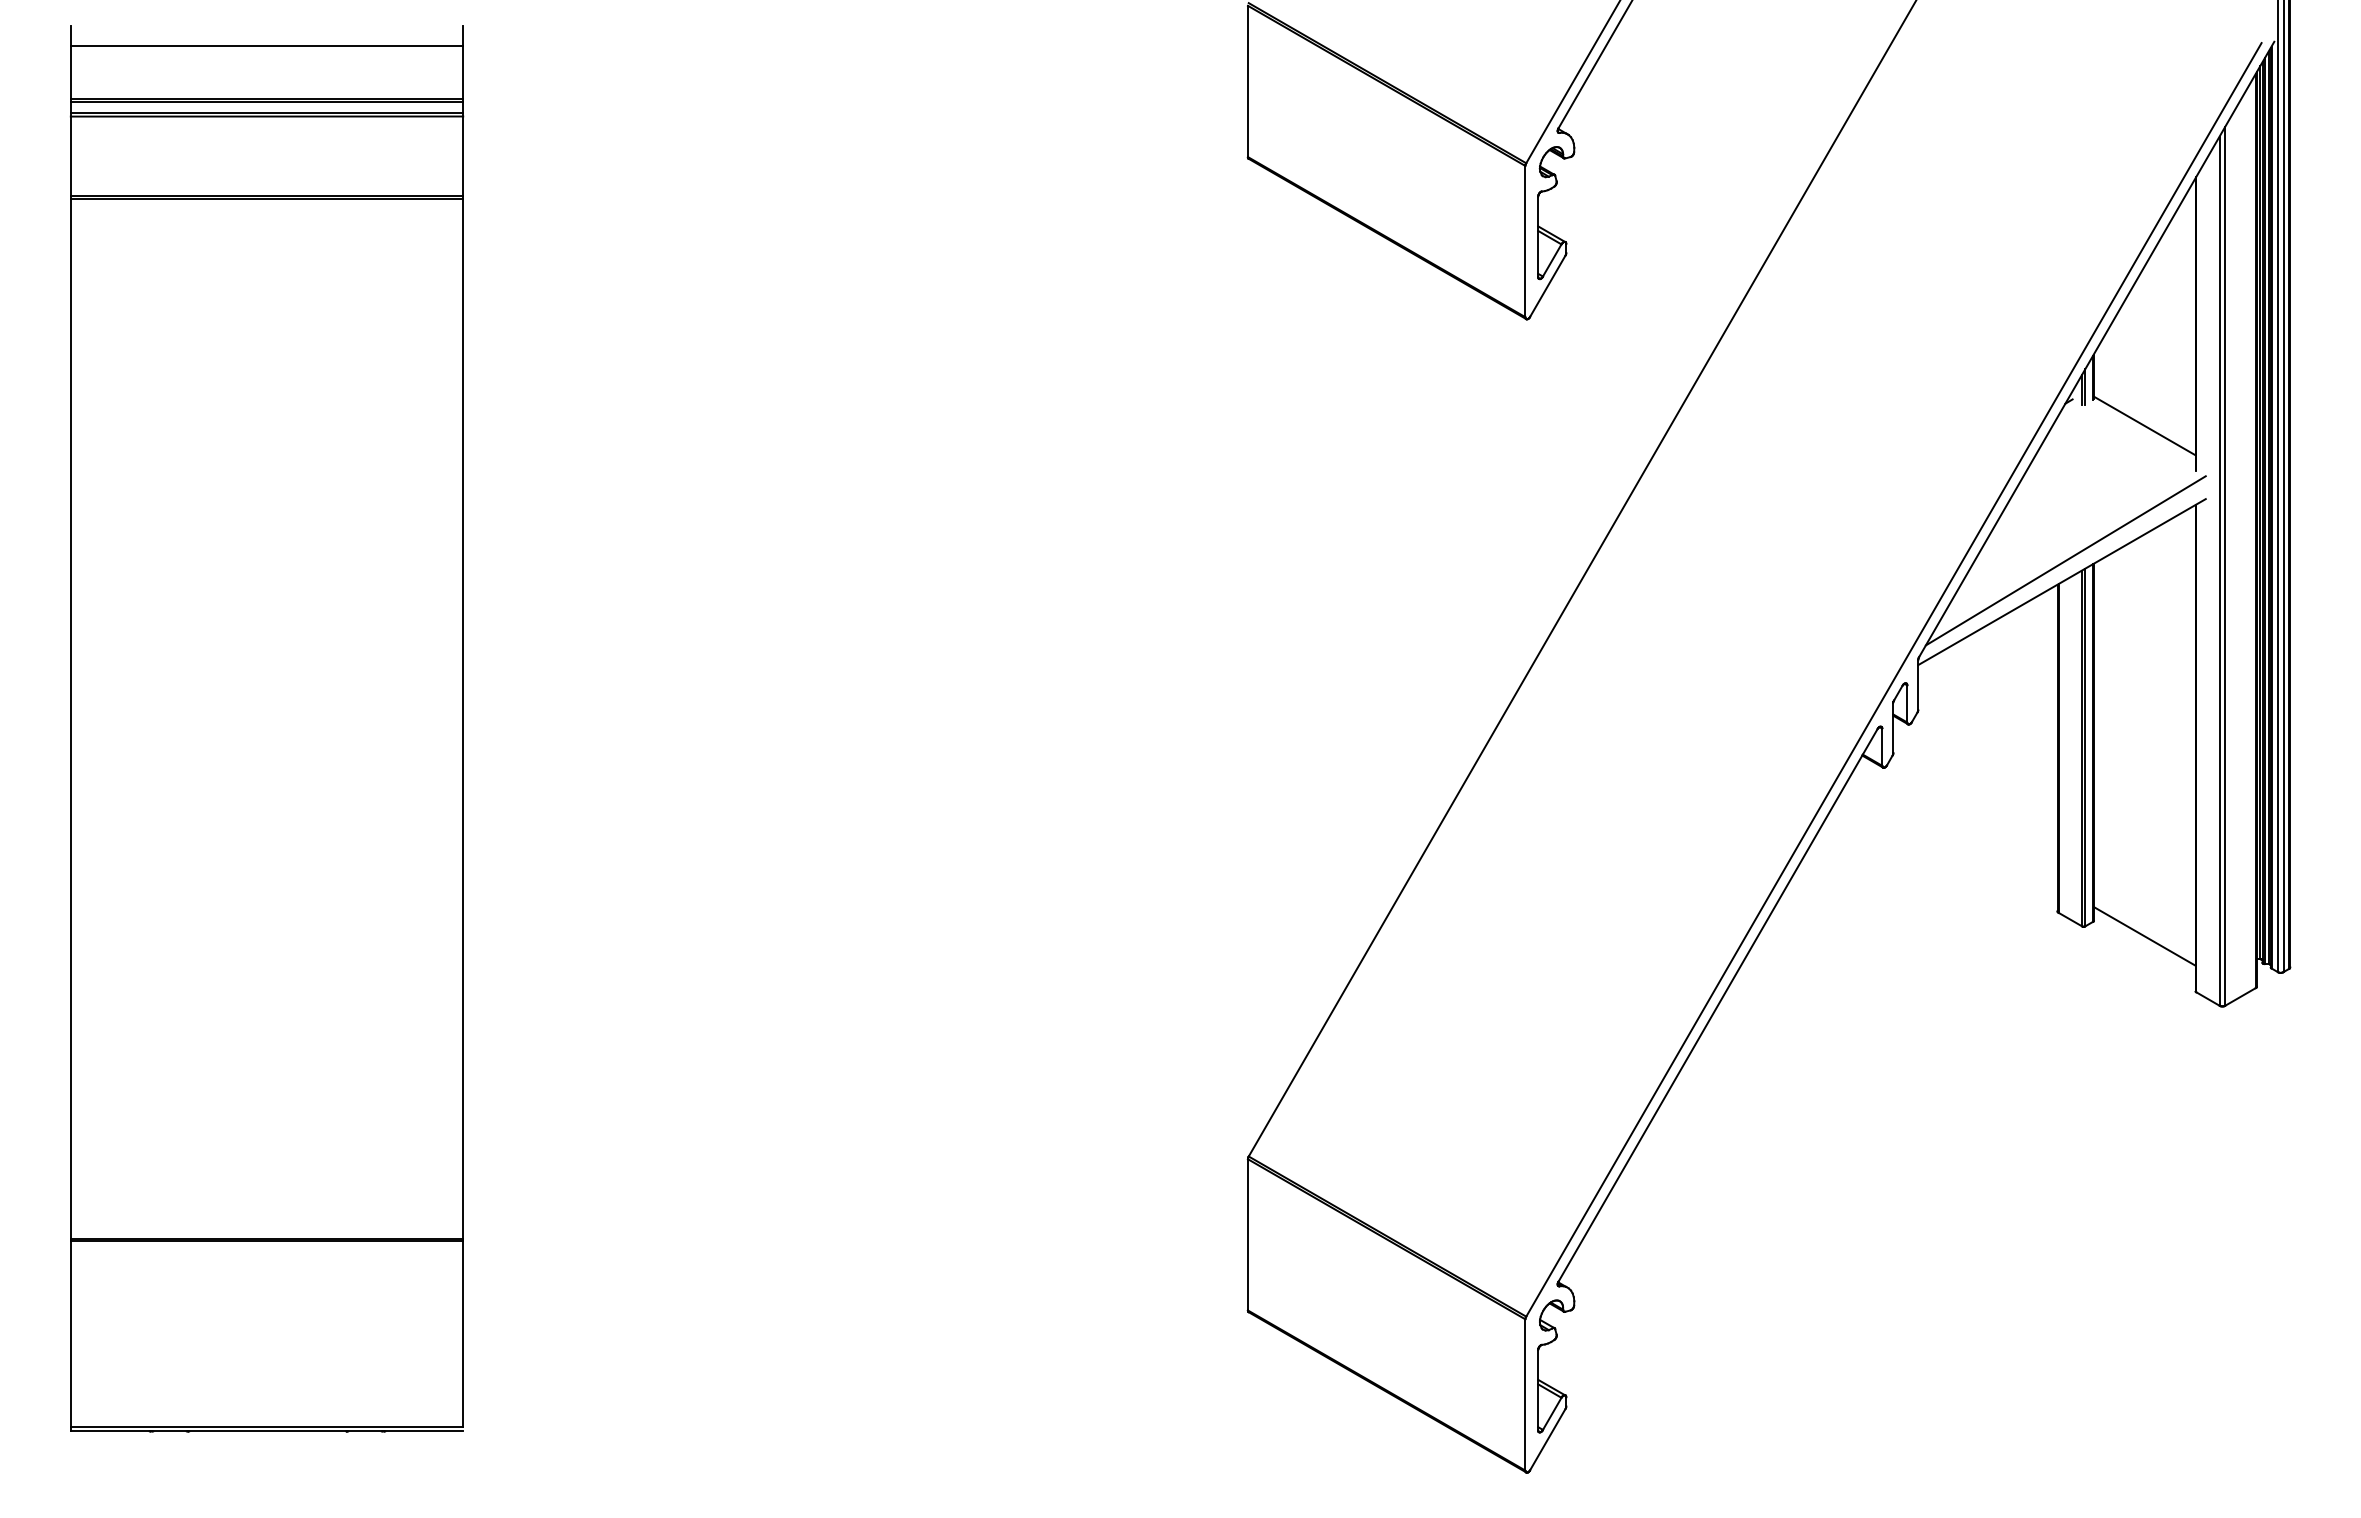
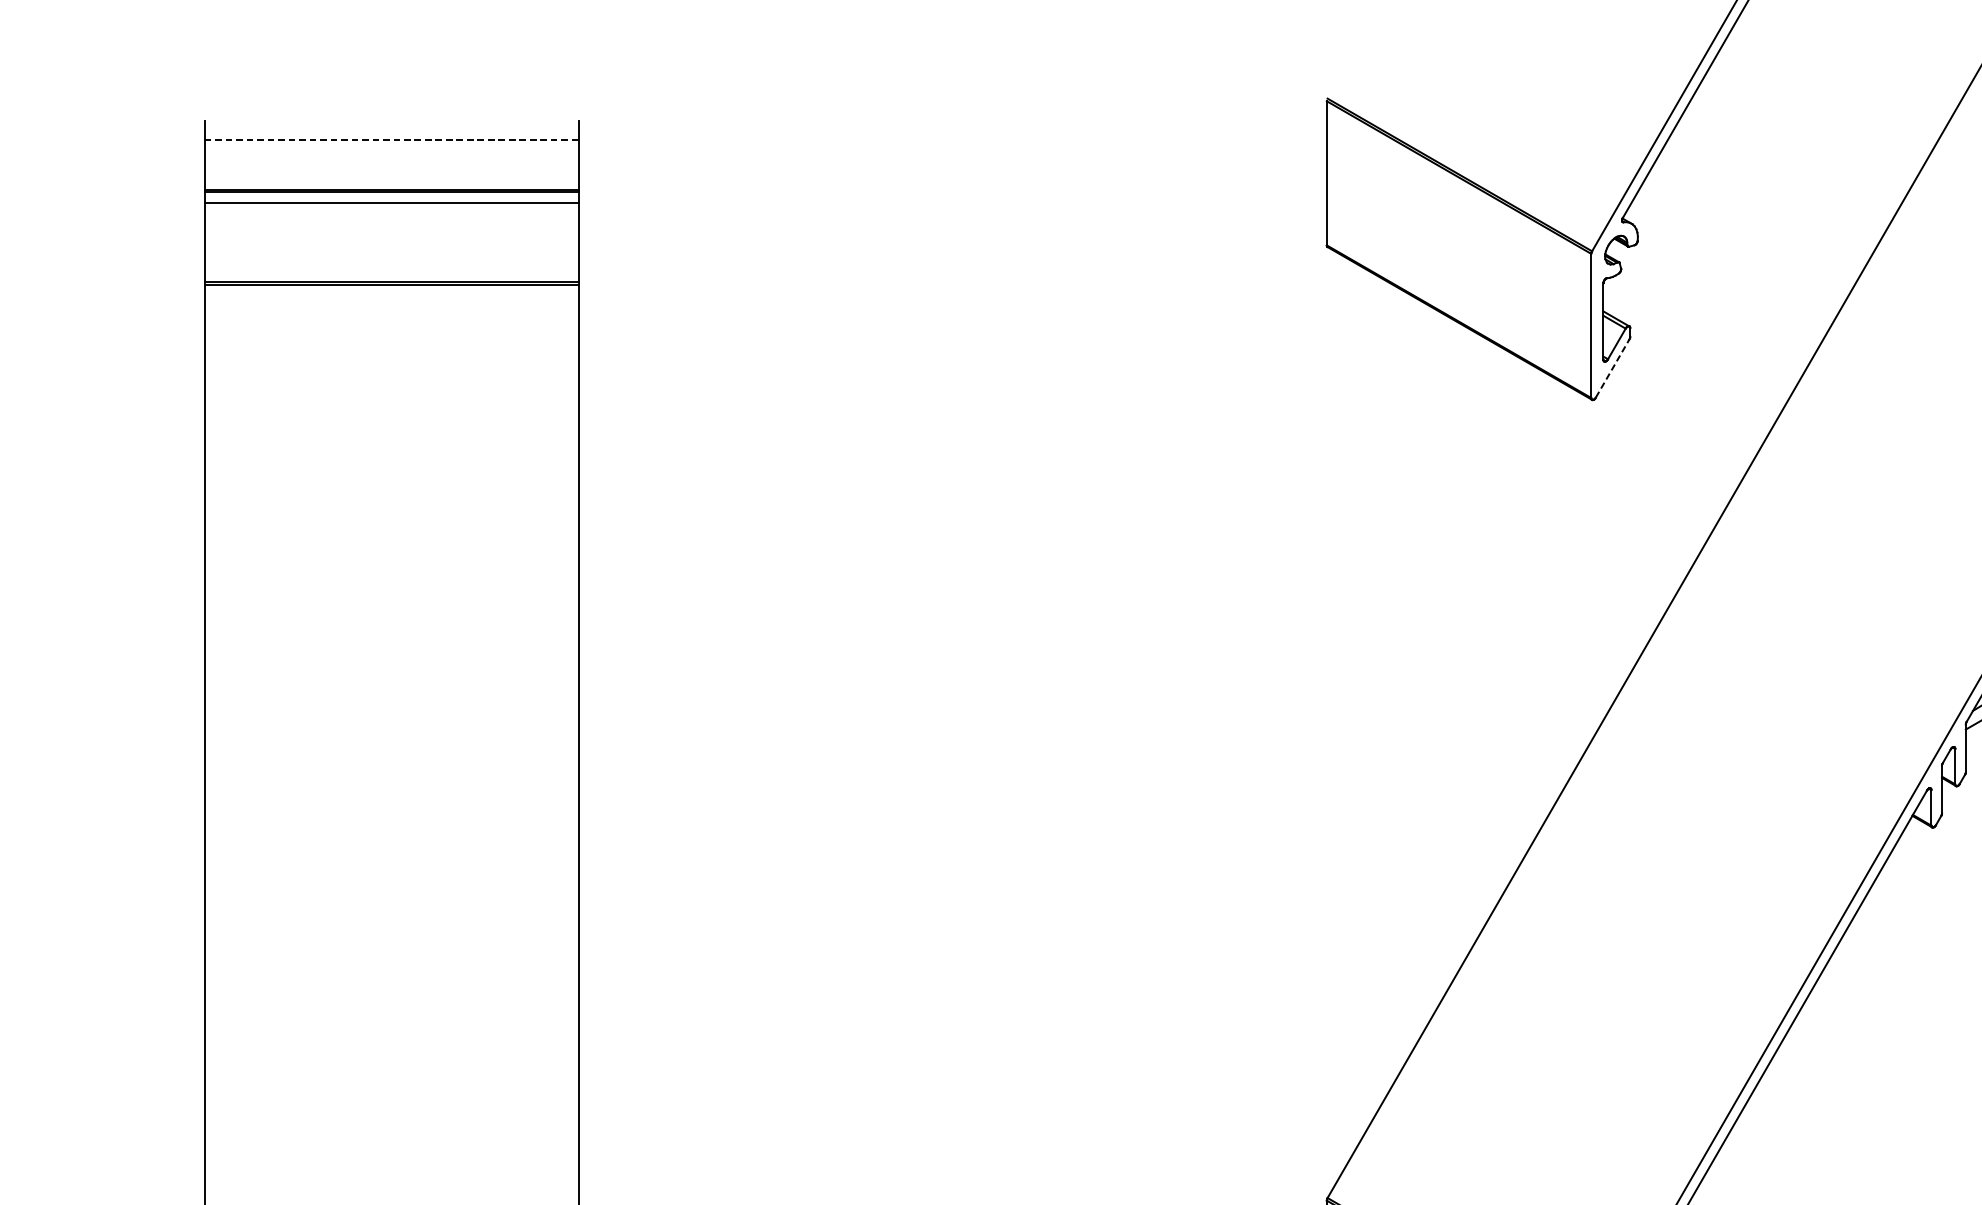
line: (267, 46) -> (392, 139), solid -> dashed
line: (266, 116) -> (391, 206), removed
line: (1548, 285) -> (1613, 367), solid -> dashed

